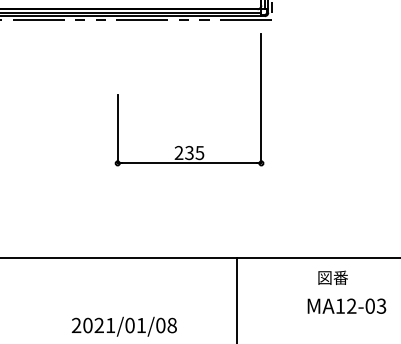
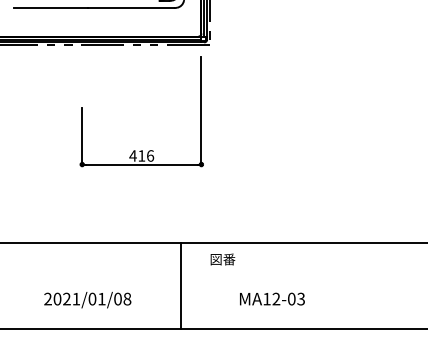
text: (189, 152) -> (141, 155), 235 -> 416
text: (332, 277) -> (222, 259), moved
text: (347, 305) -> (272, 298), moved

